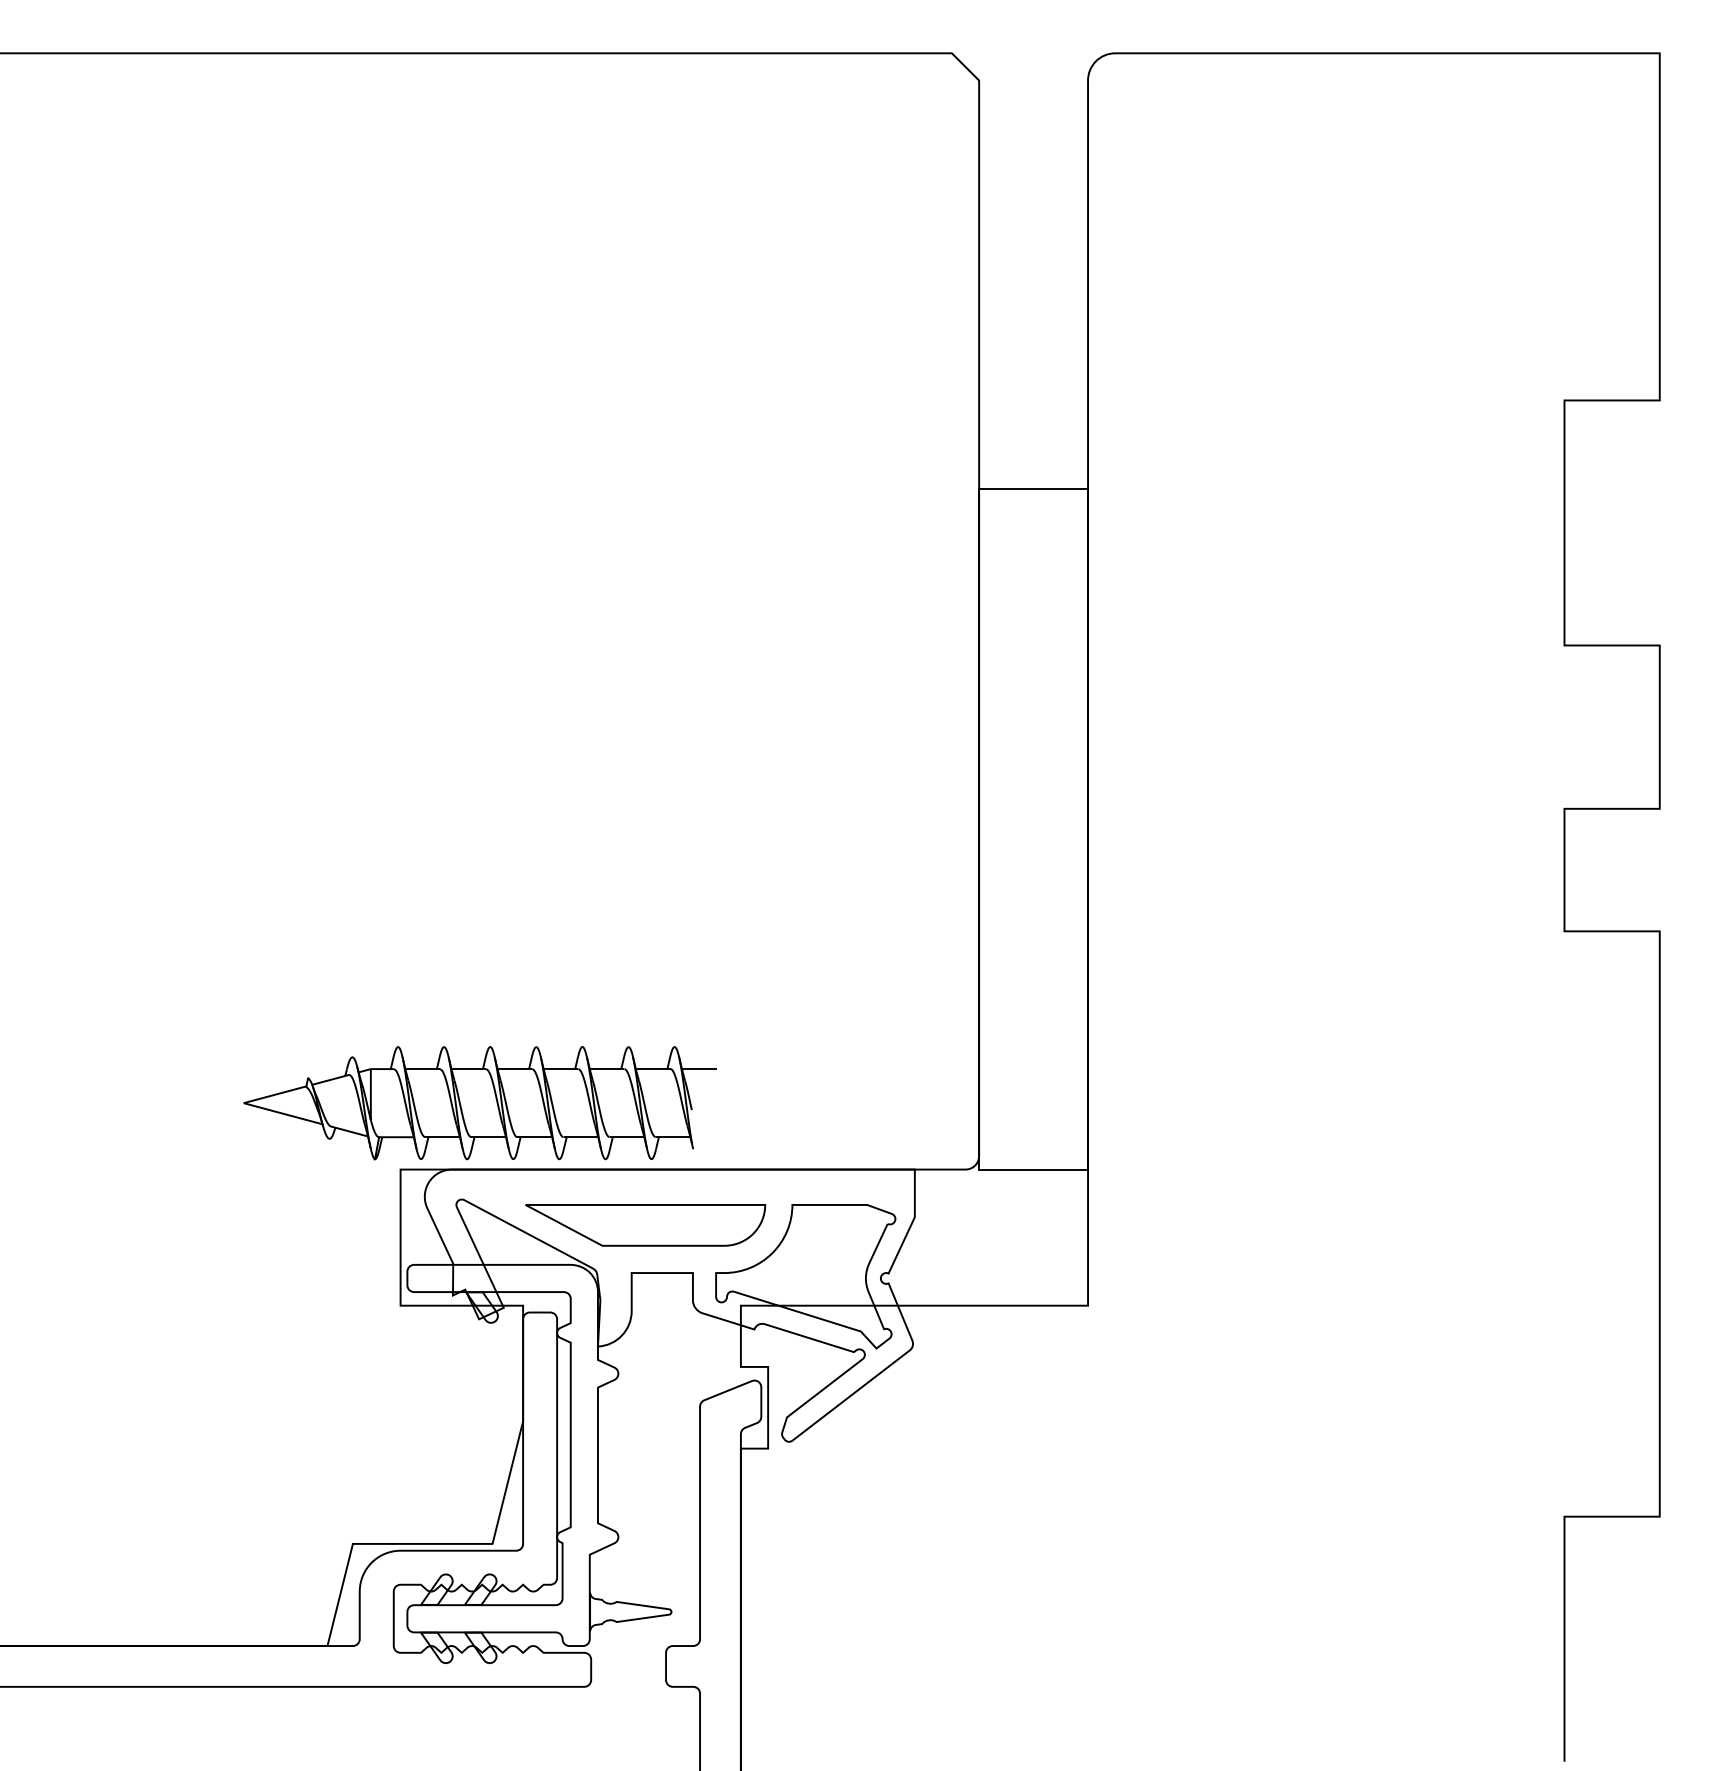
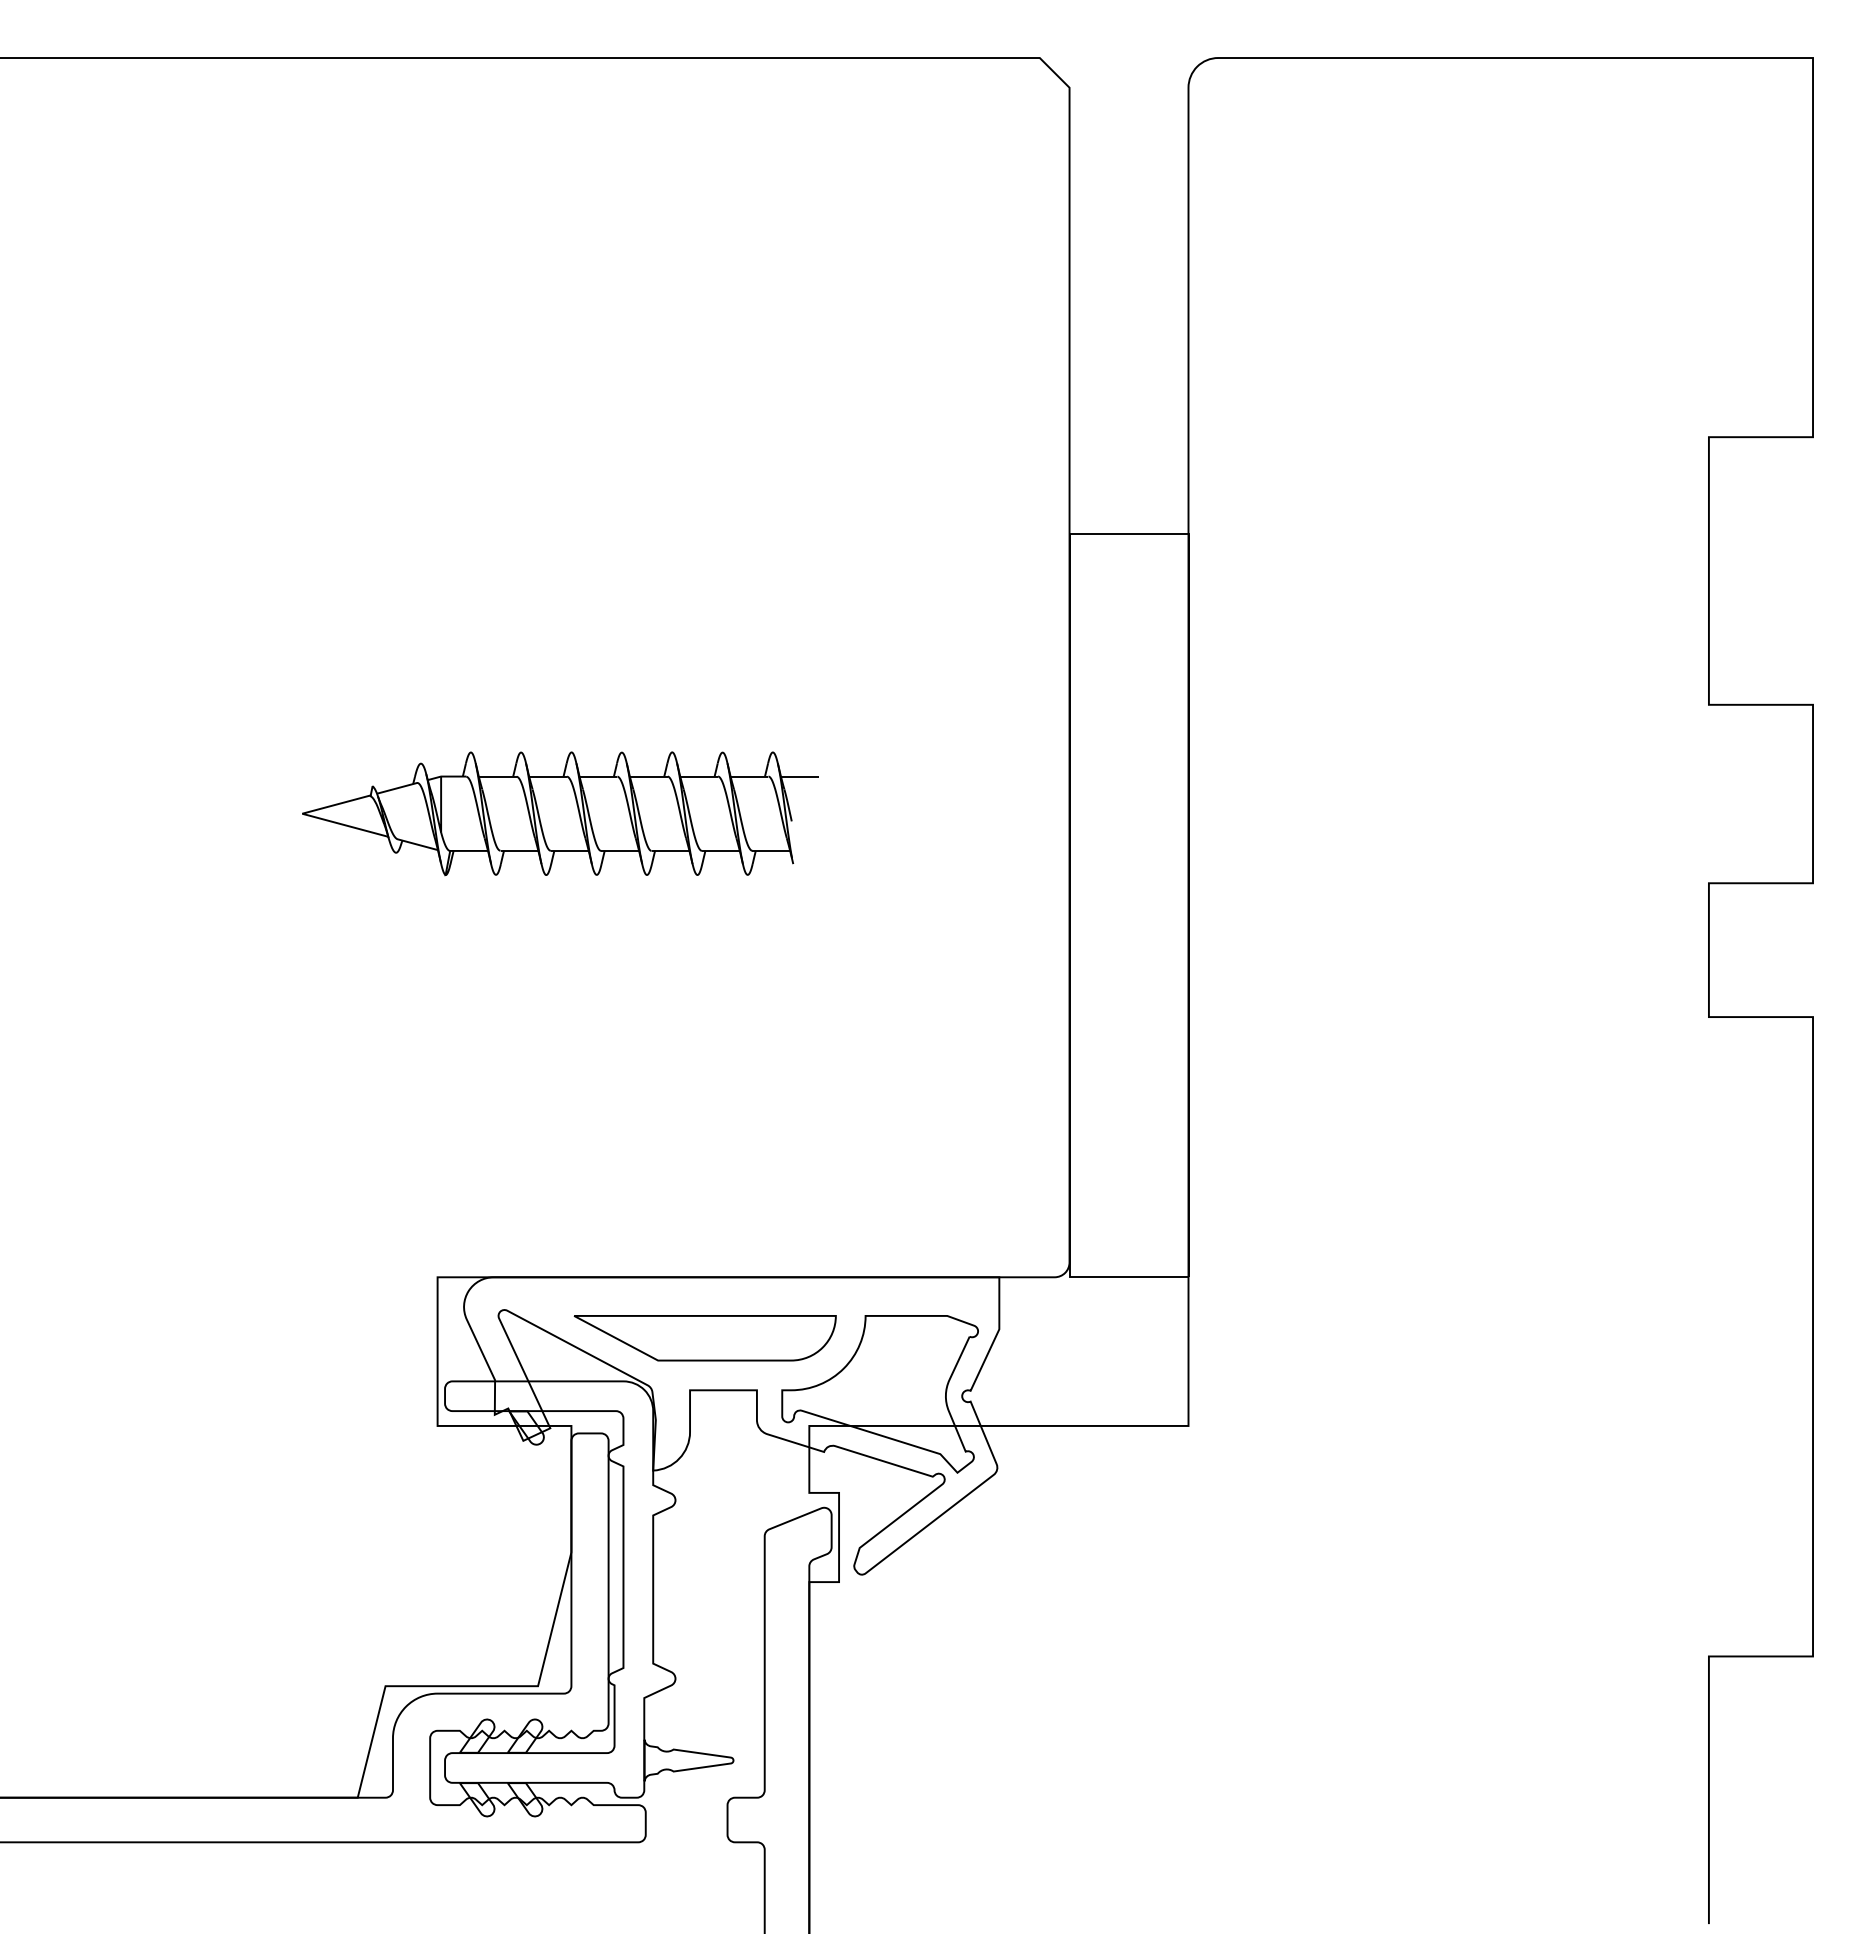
part: (480, 1102) -> (560, 813), moved

